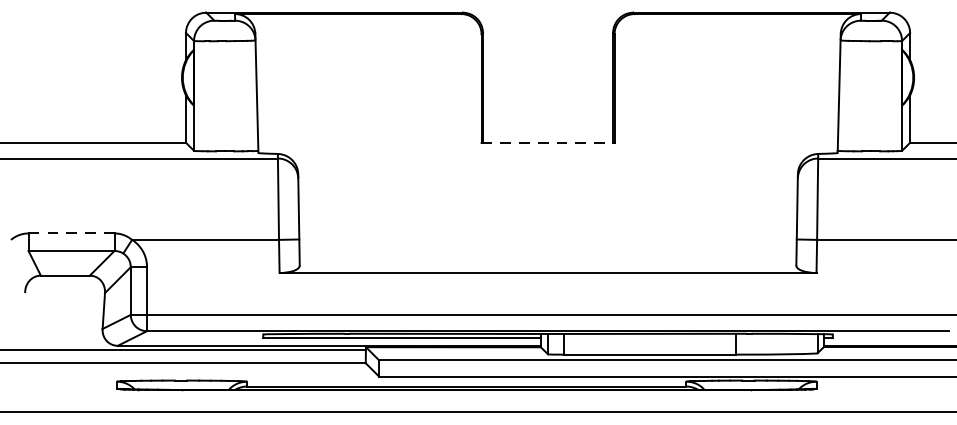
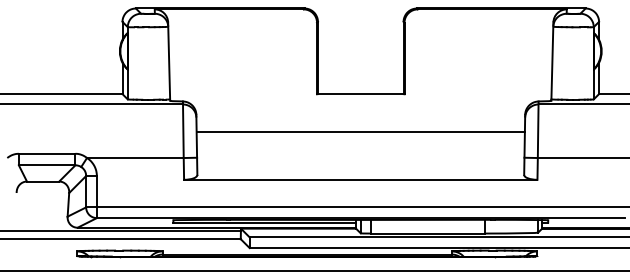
line: (547, 143) -> (360, 94), dashed -> solid
line: (547, 199) -> (360, 131), added
line: (70, 233) -> (46, 153), dashed -> solid

